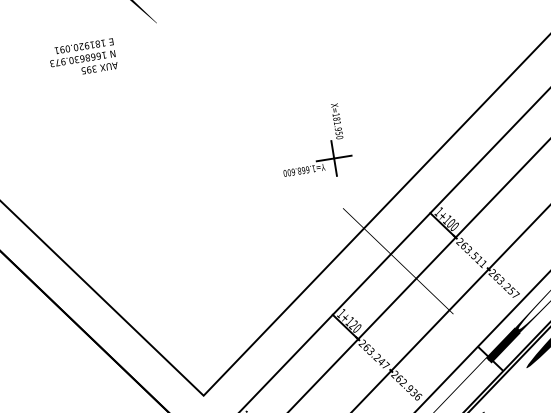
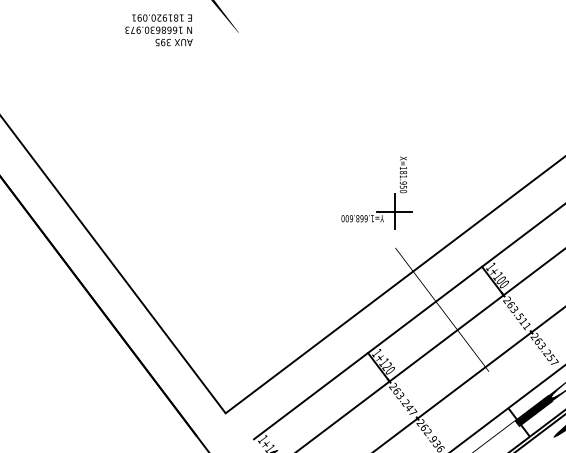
text: (82, 58) -> (158, 30), moved
part: (331, 140) -> (394, 193), moved

